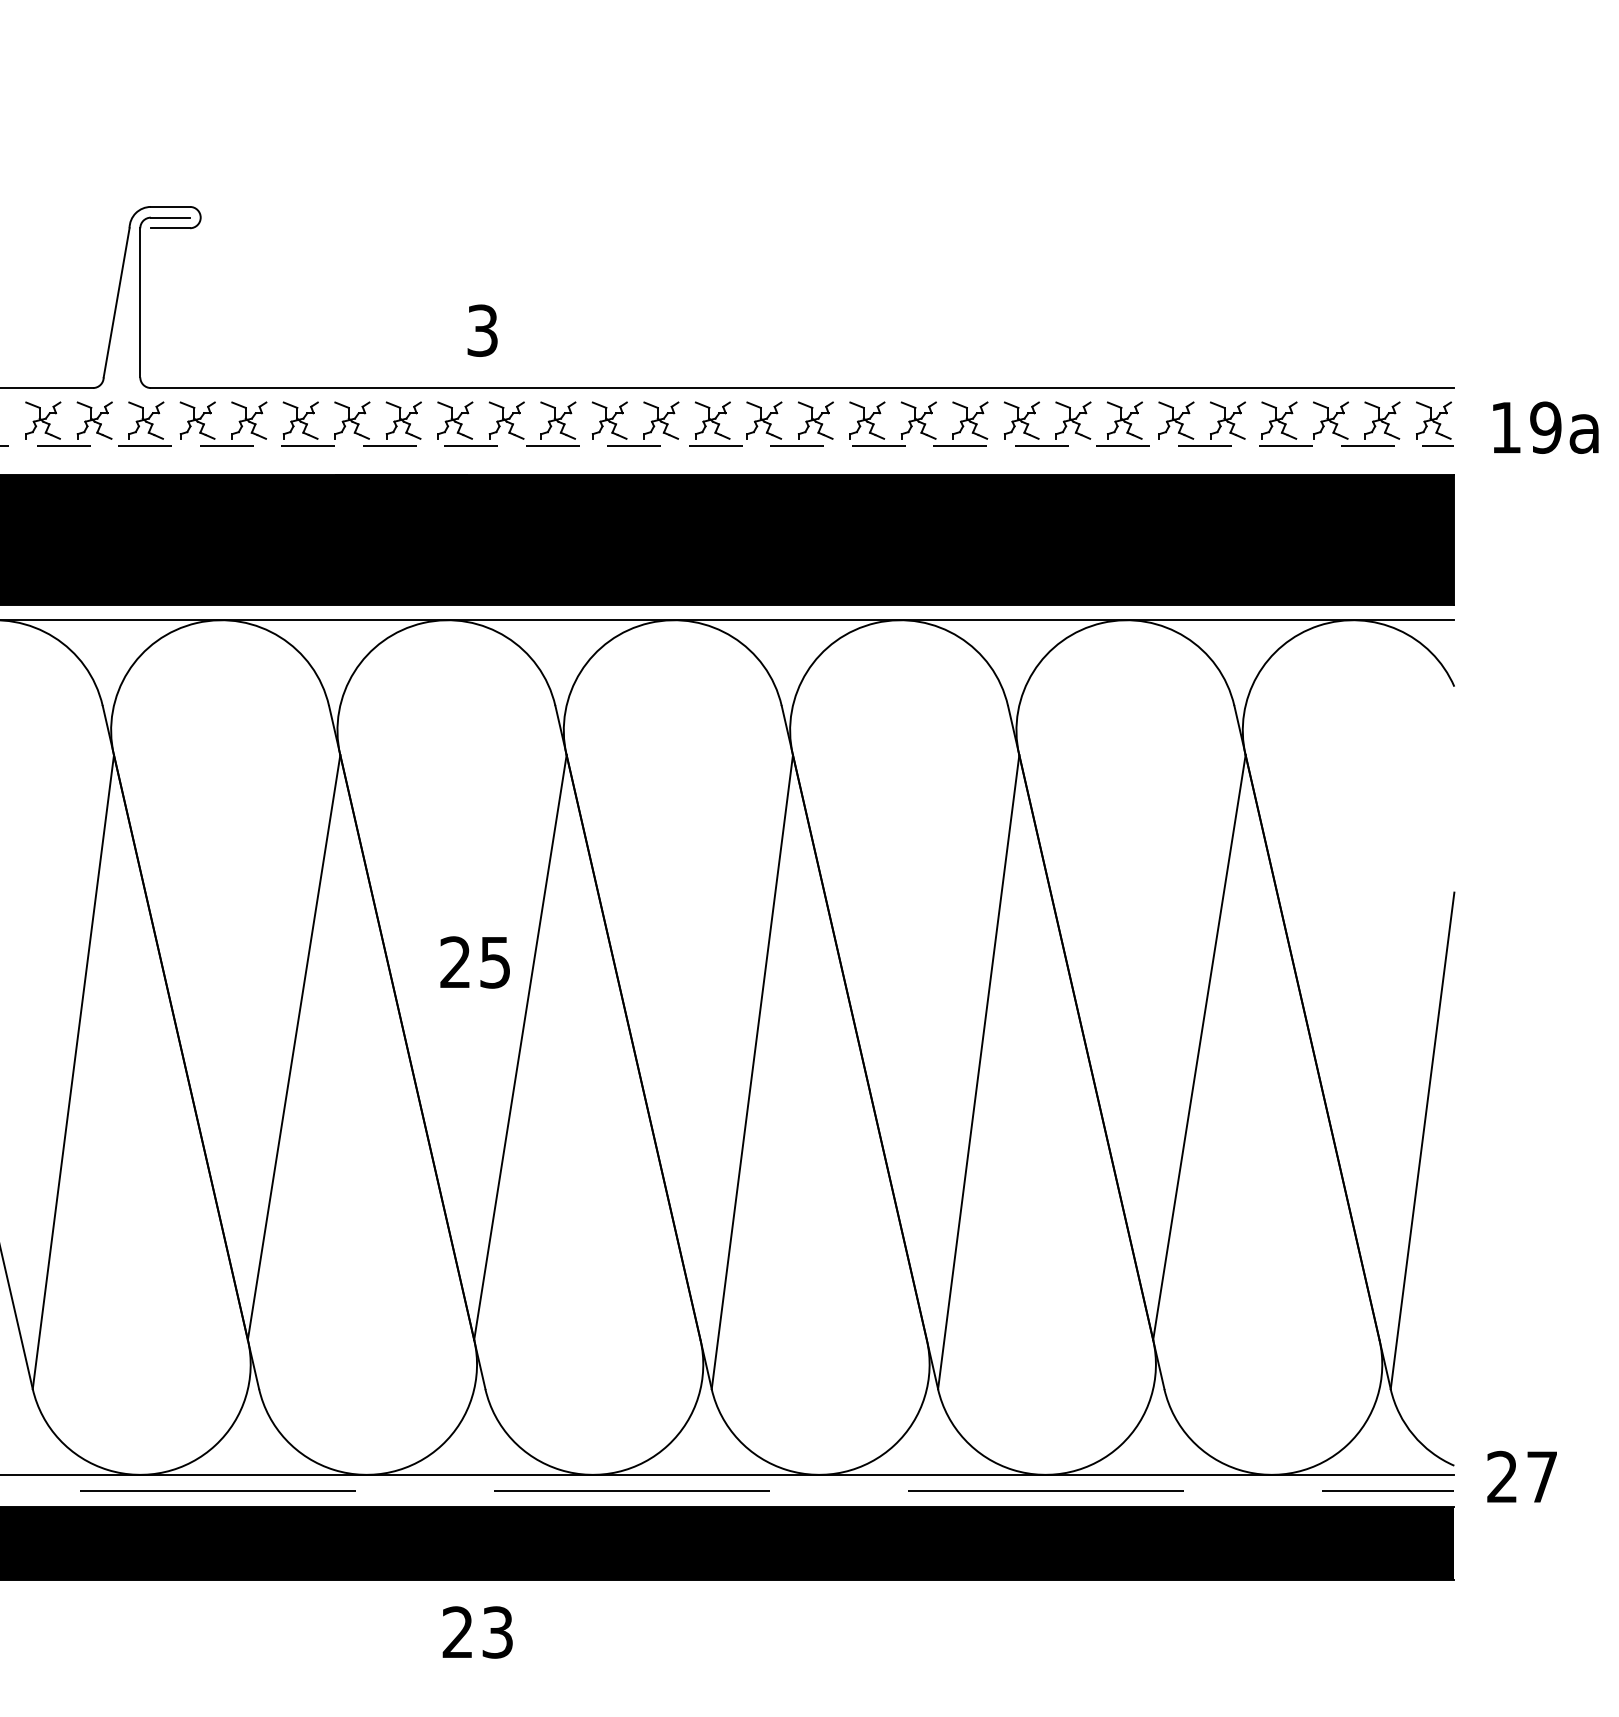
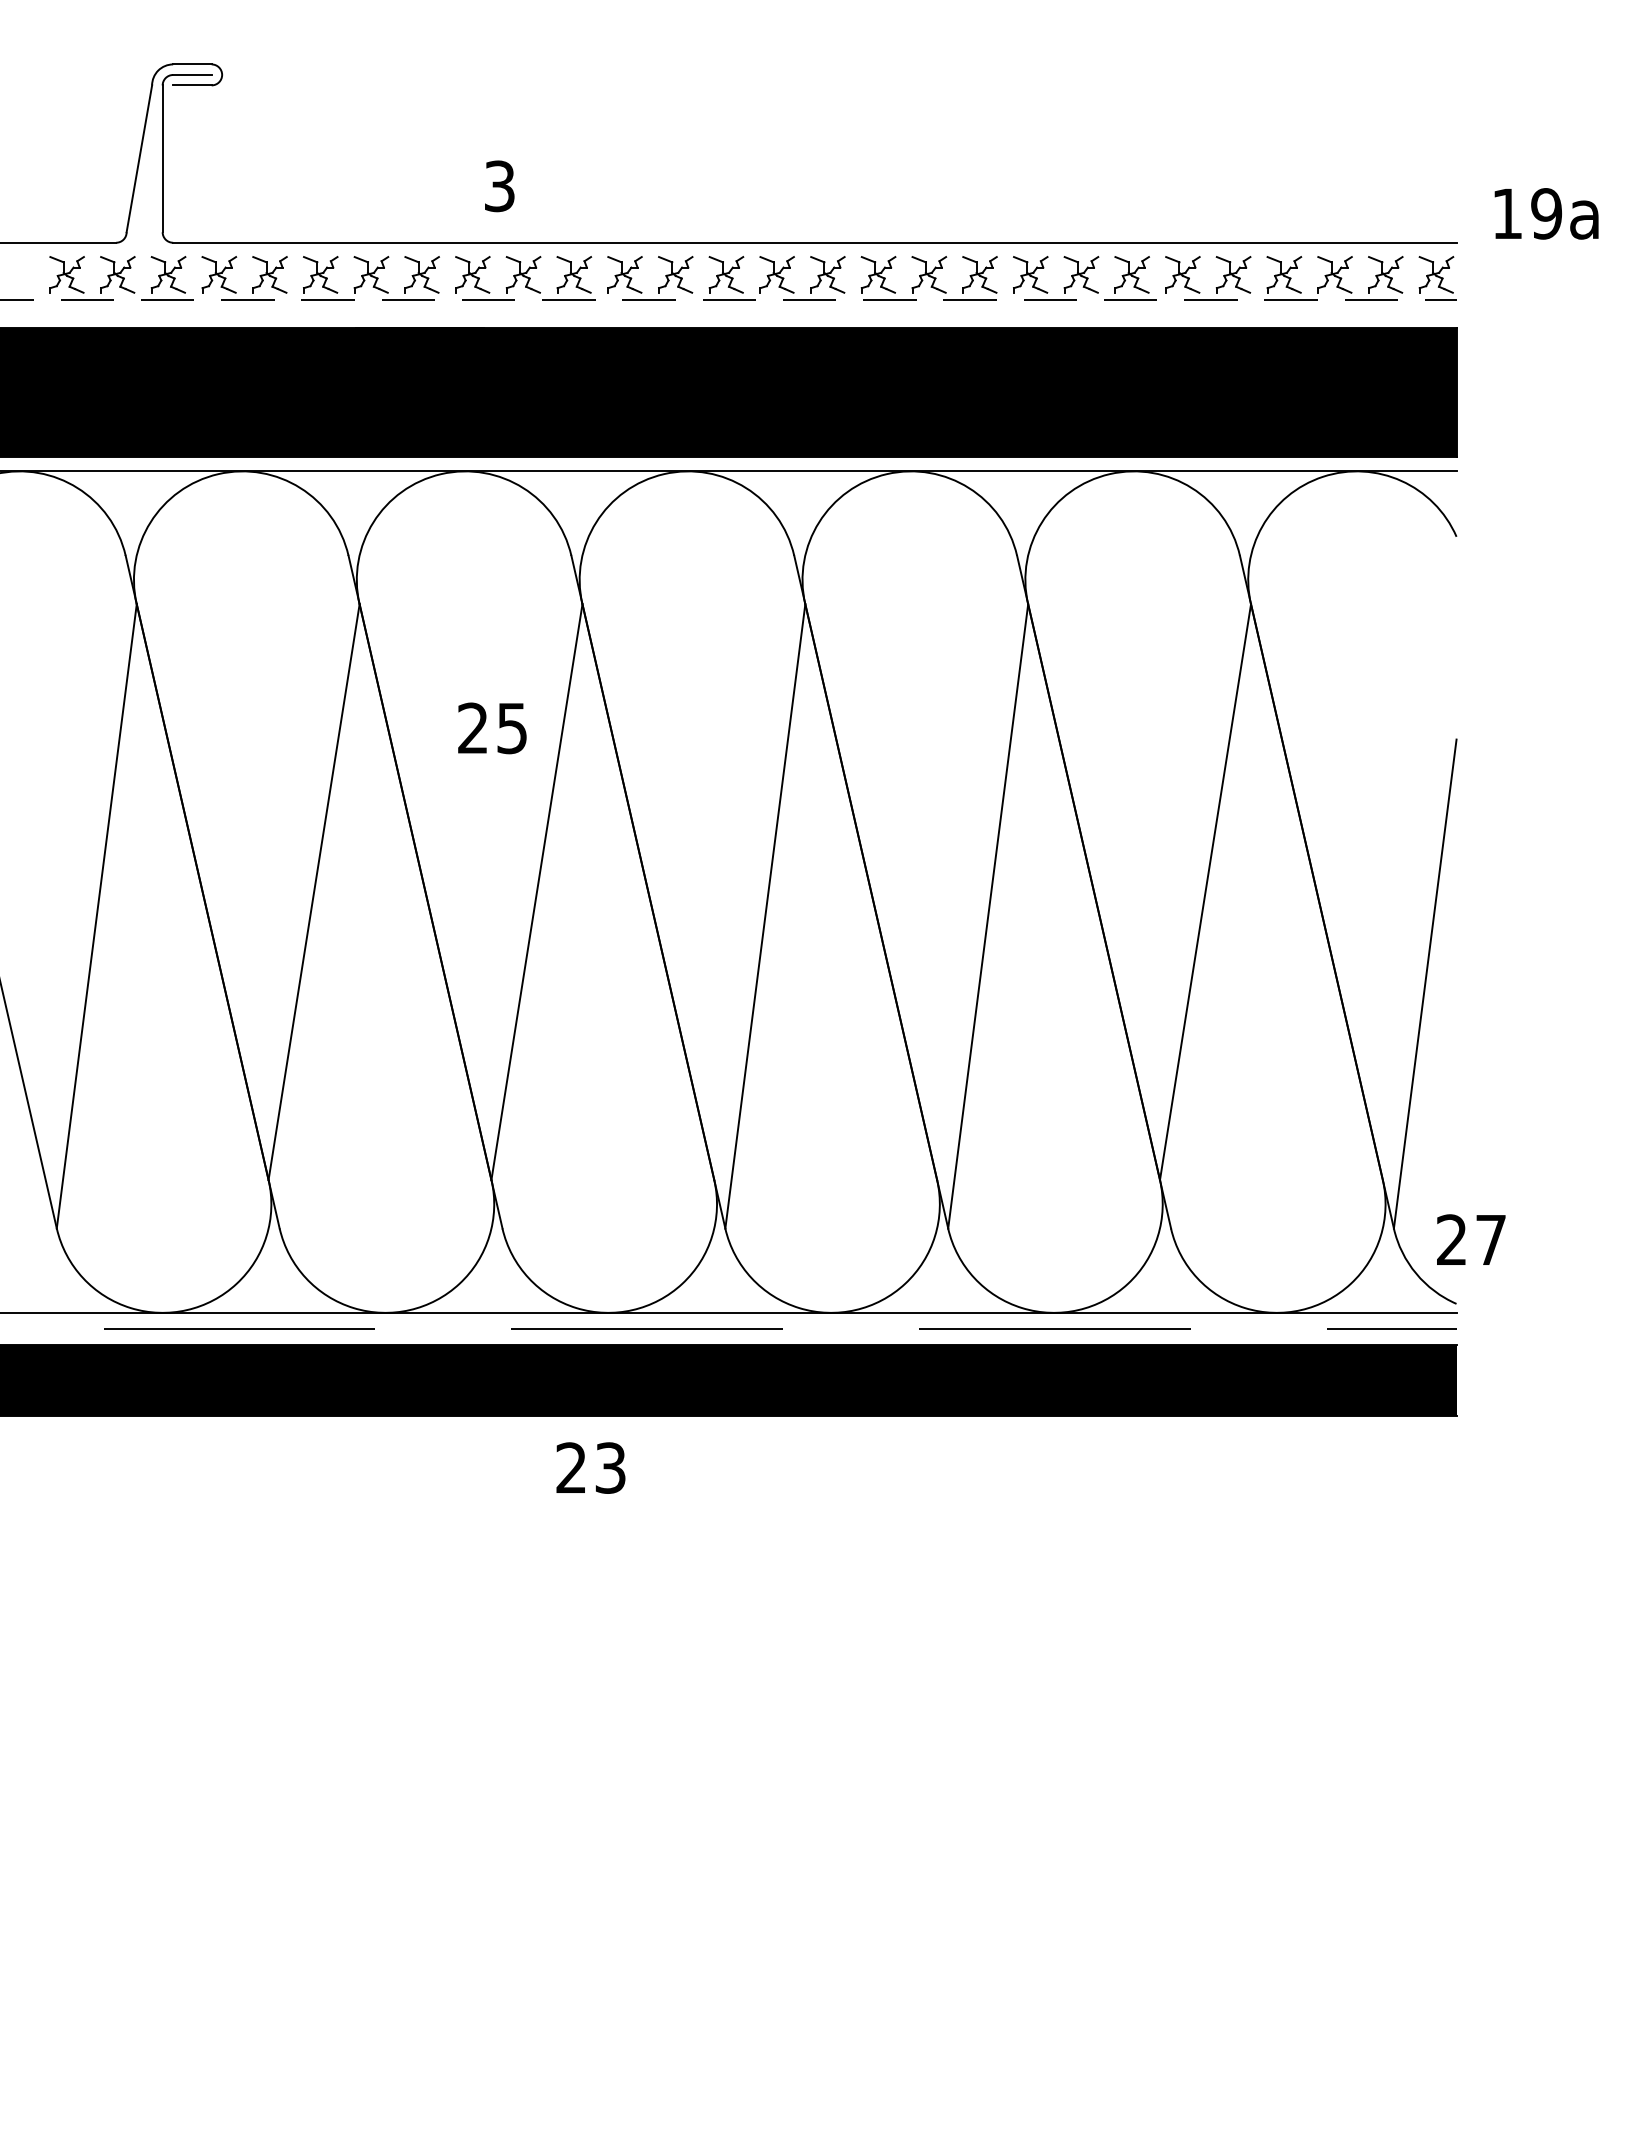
text: (1545, 427) -> (1546, 213), moved
text: (475, 962) -> (492, 728), moved
text: (1522, 1476) -> (1471, 1239), moved
text: (477, 1631) -> (590, 1467), moved

